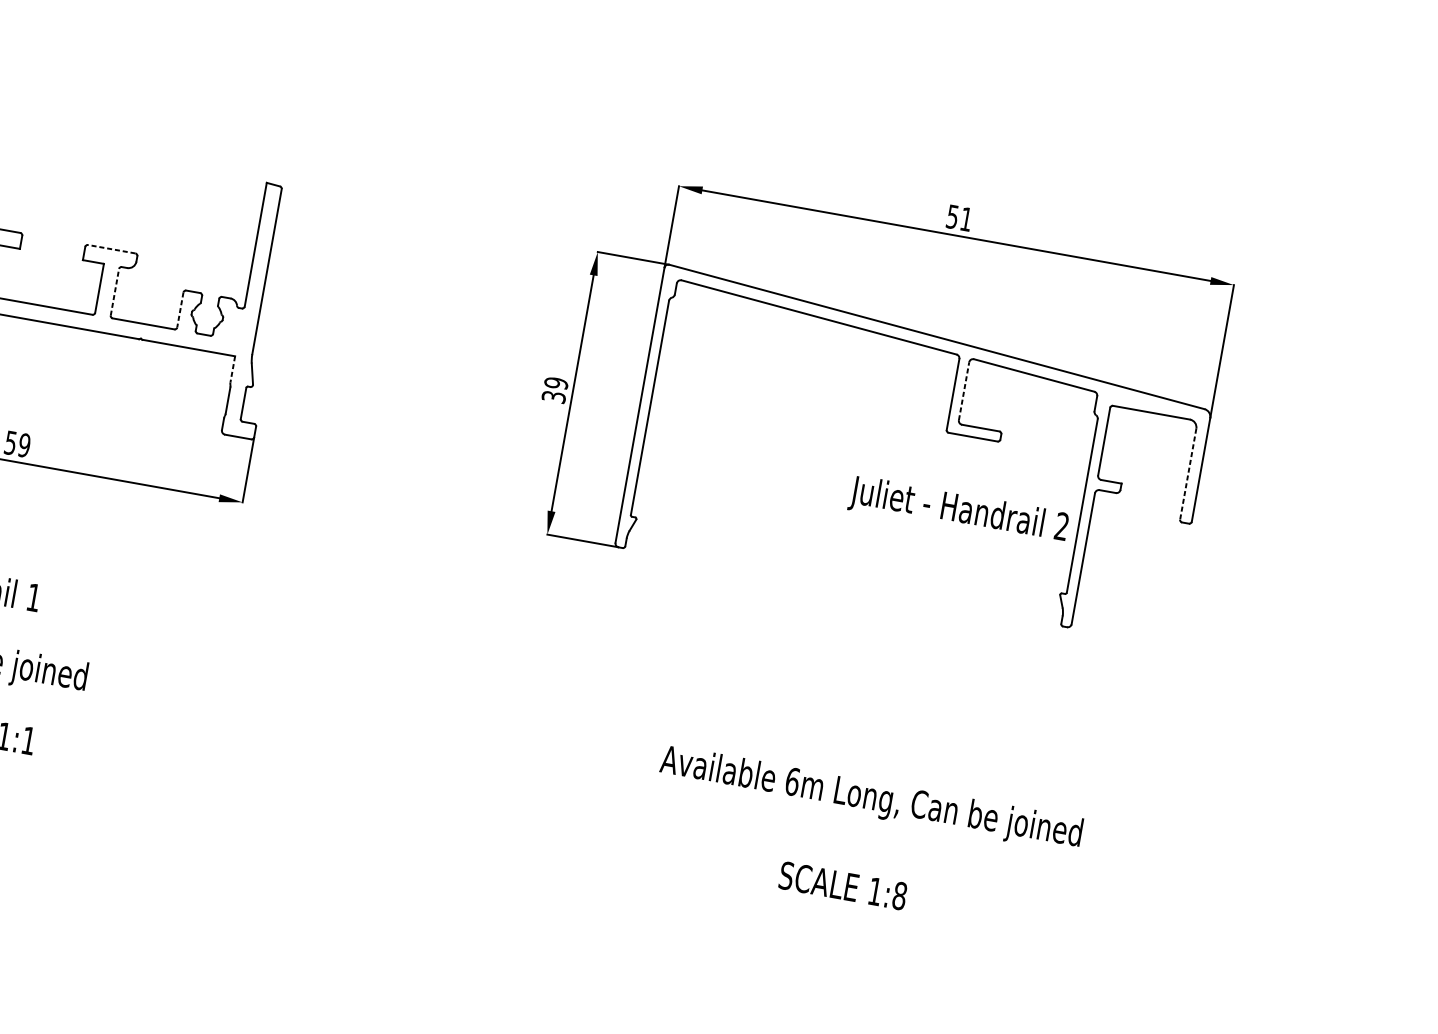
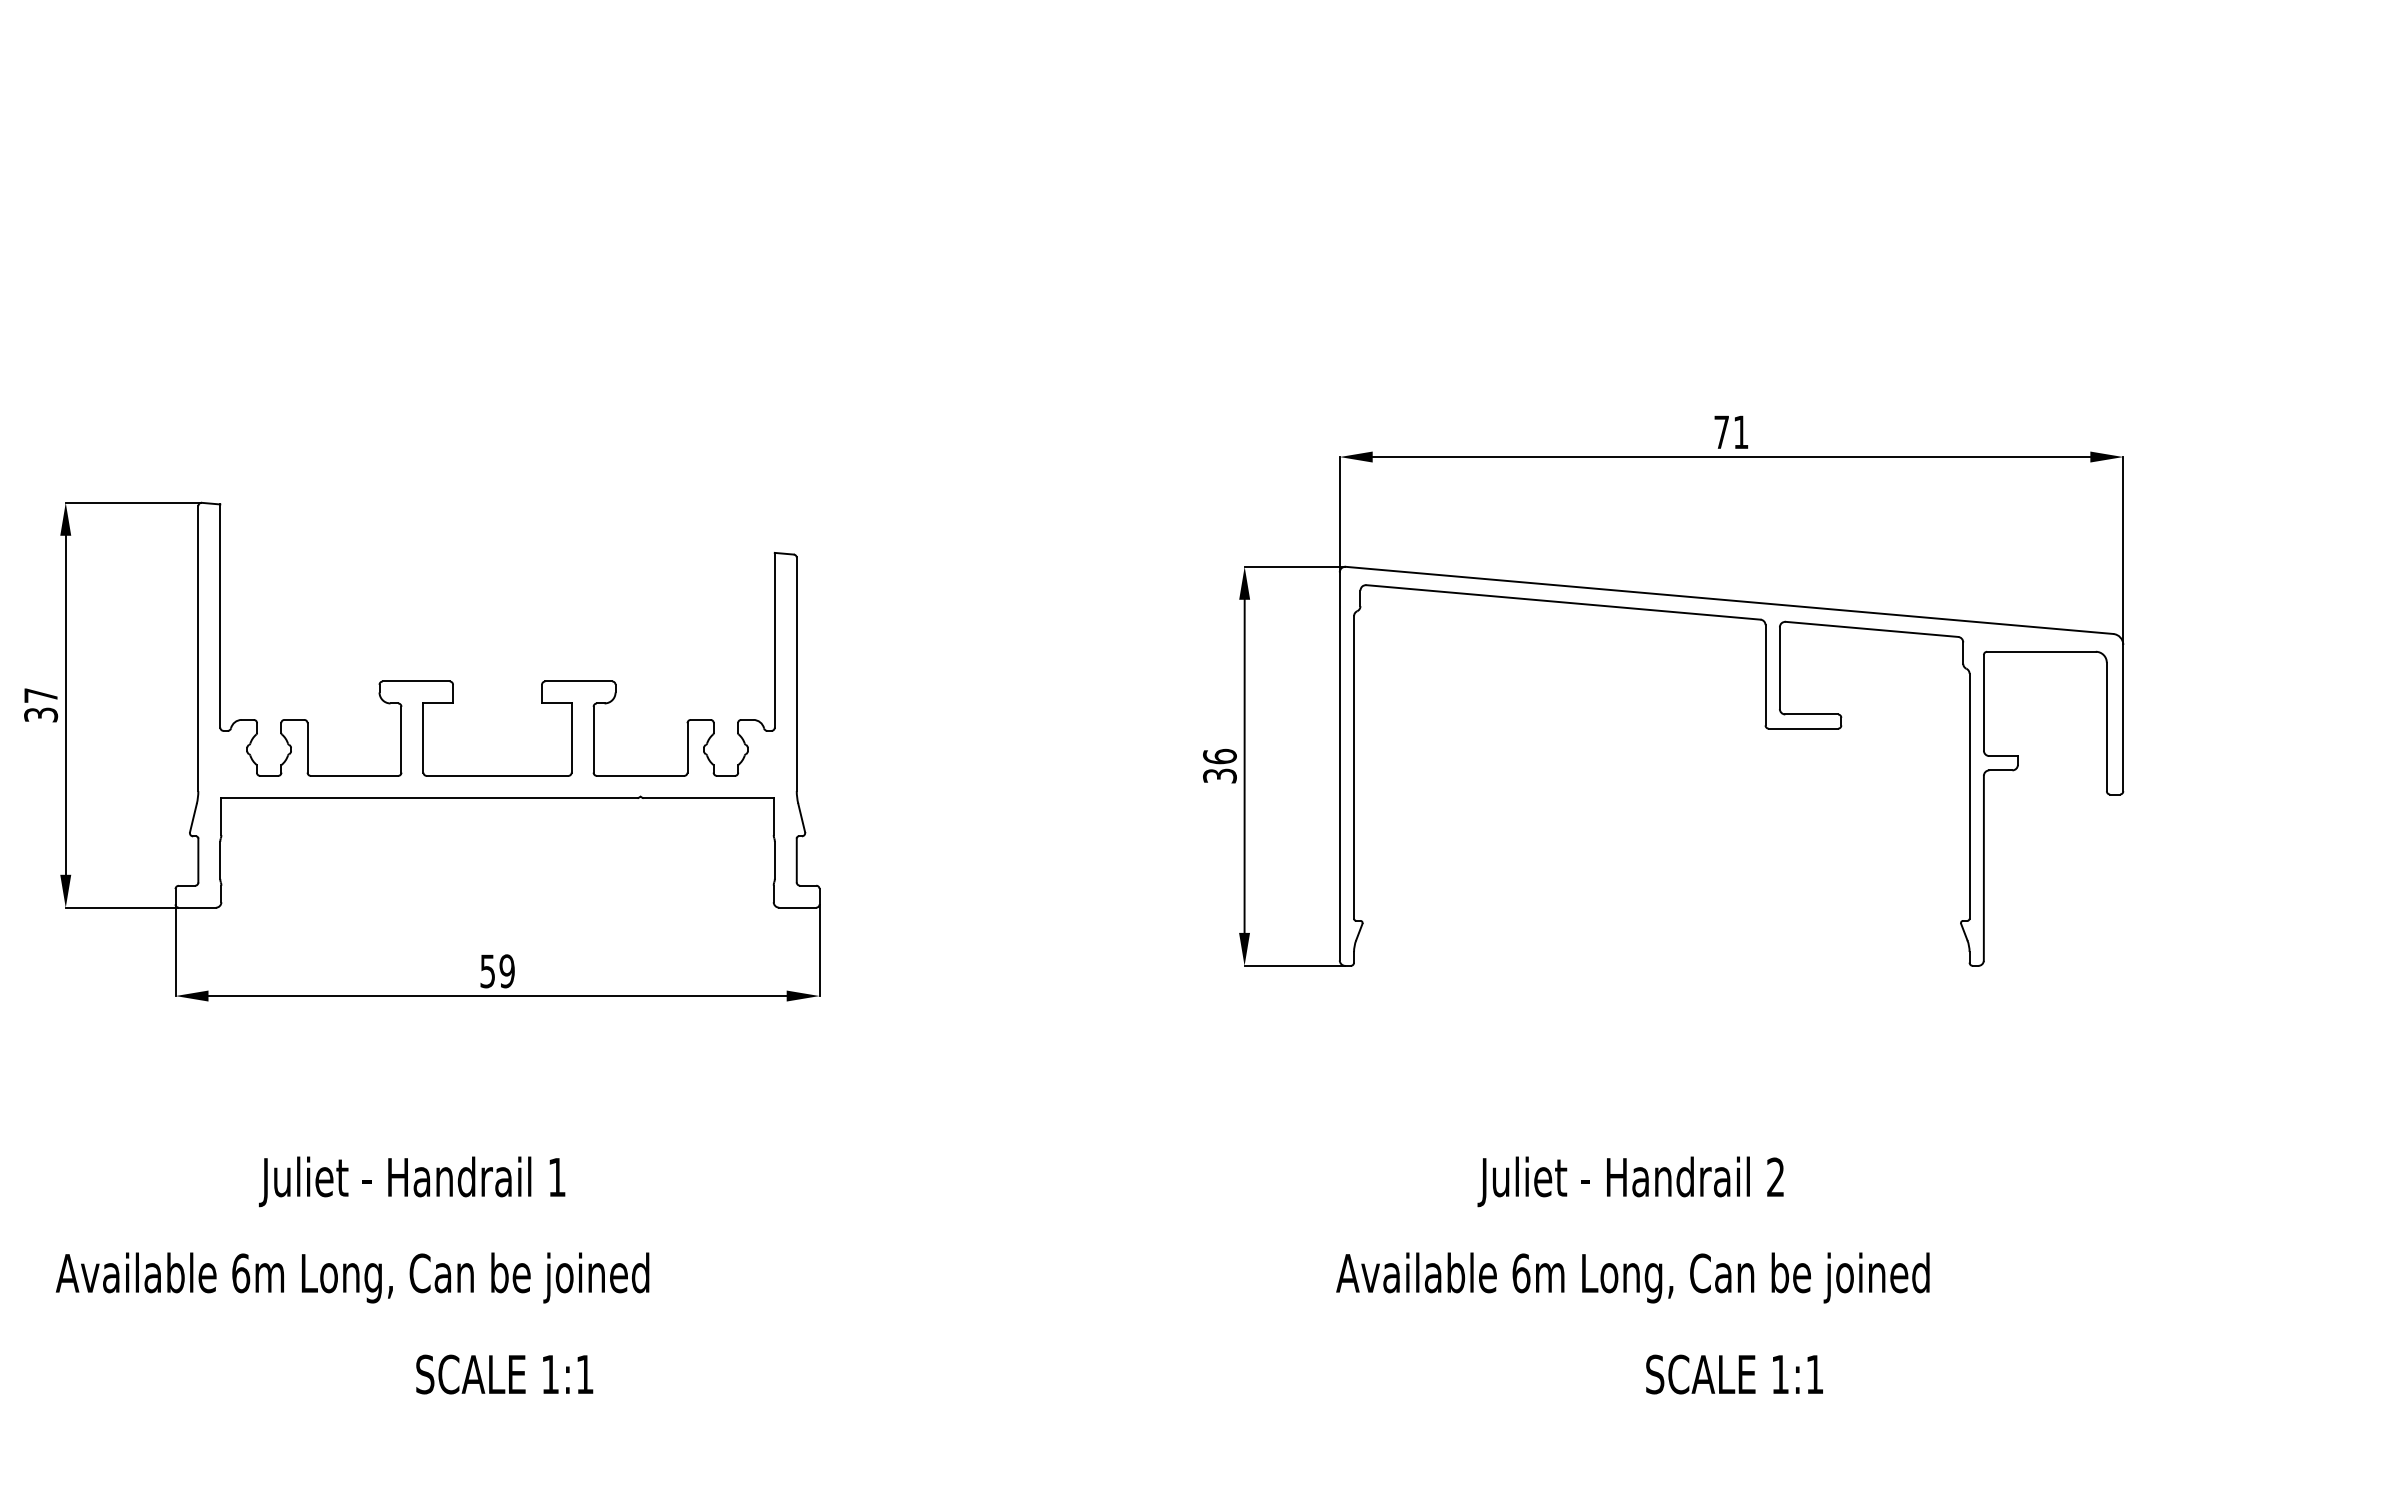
text: (952, 217) -> (1721, 432), 51 -> 71
line: (111, 249) -> (578, 681), dashed -> solid
line: (114, 292) -> (593, 739), dashed -> solid
line: (180, 309) -> (687, 747), dashed -> solid
line: (232, 369) -> (773, 816), dashed -> solid
text: (556, 383) -> (1219, 756), 39 -> 36
line: (963, 391) -> (1779, 668), dashed -> solid
line: (1187, 474) -> (2106, 727), dashed -> solid
text: (958, 511) -> (1630, 1181), moved
text: (870, 798) -> (1632, 1277), moved
text: (899, 895) -> (1814, 1374), 1:8 -> 1:1

